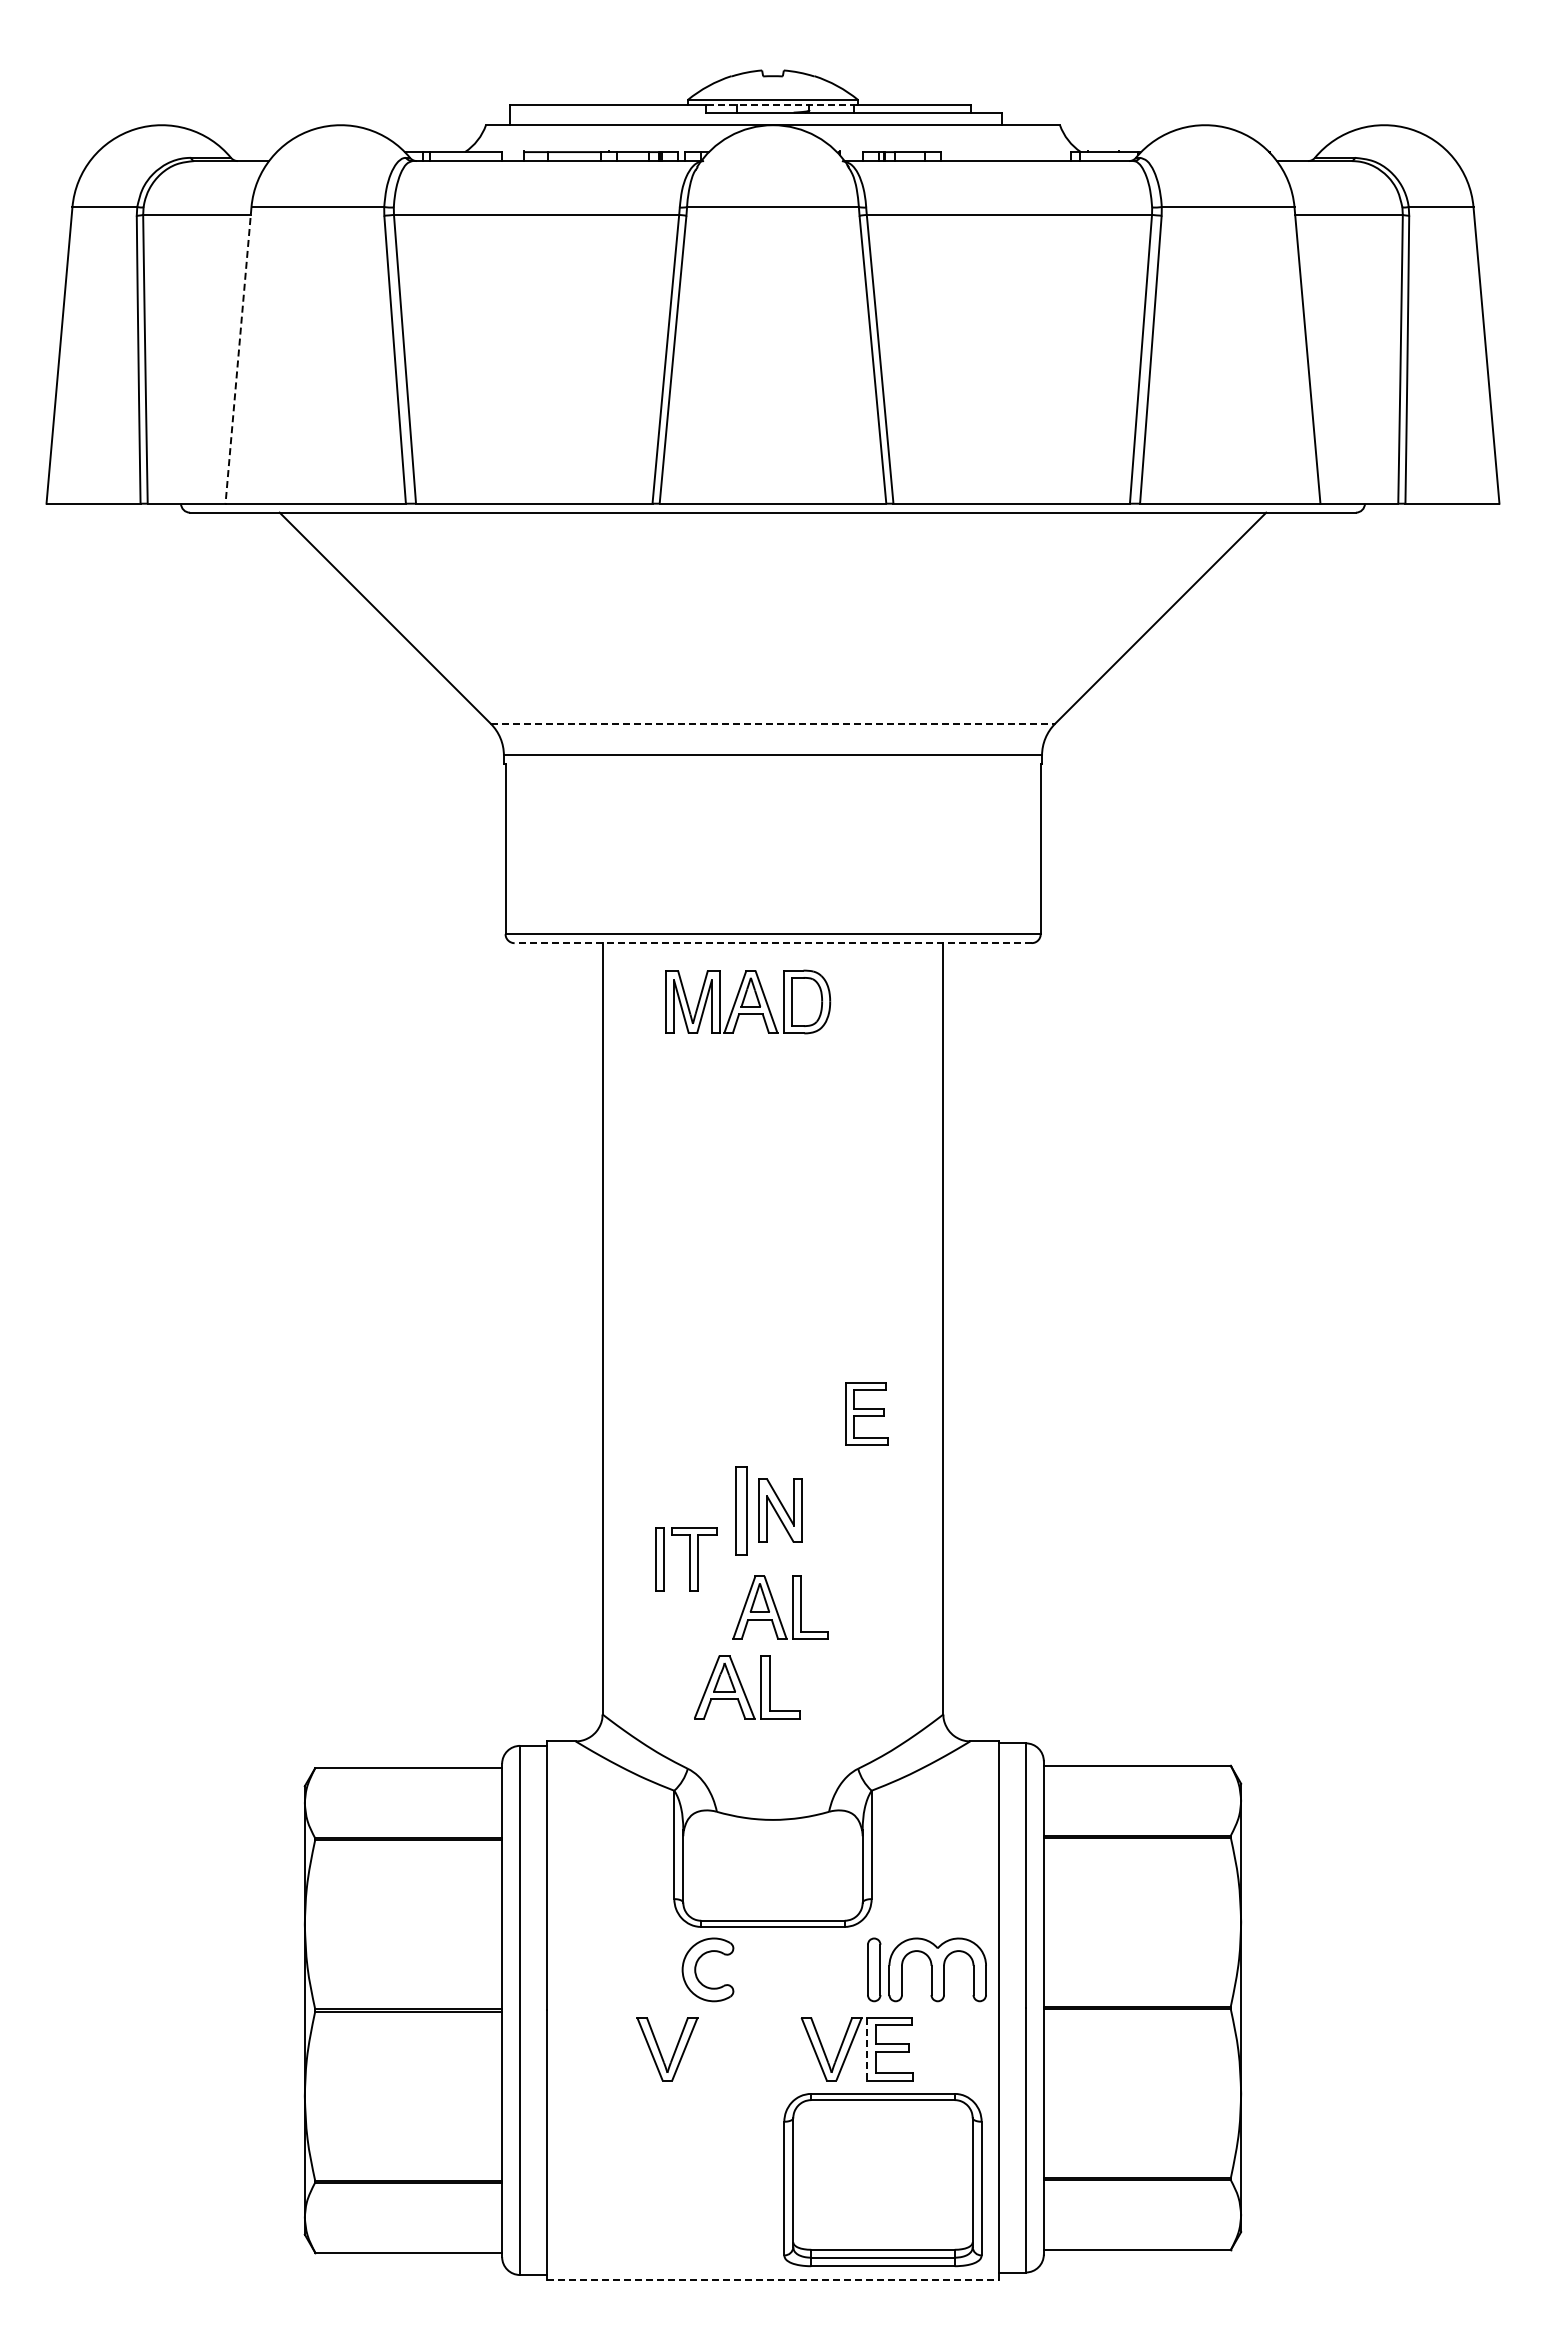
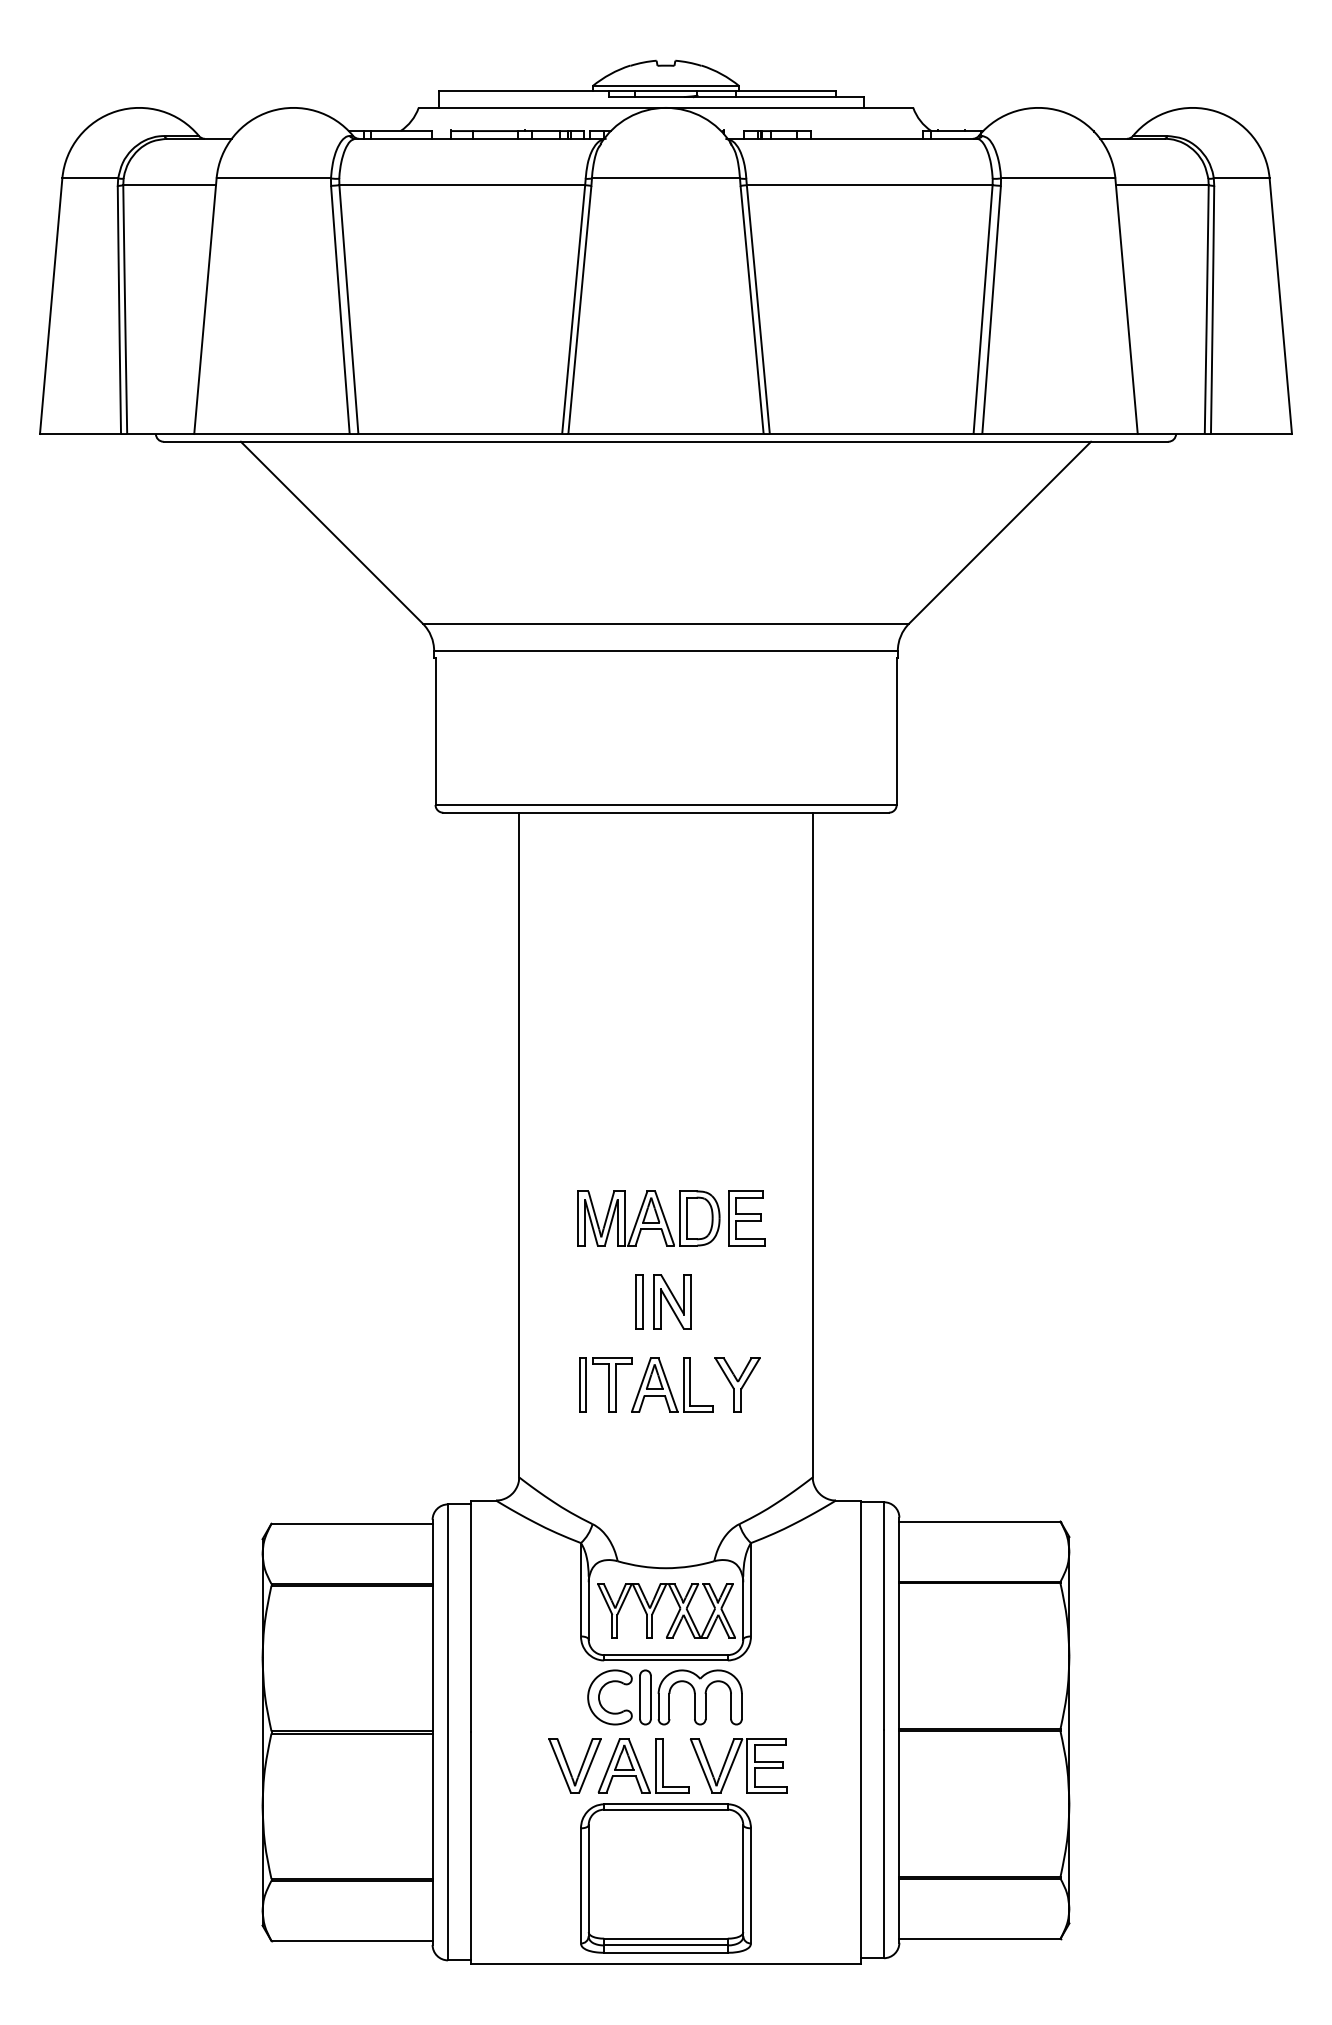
line: (781, 105) -> (673, 90), dashed -> solid
line: (238, 355) -> (205, 306), dashed -> solid
line: (773, 723) -> (666, 623), dashed -> solid
line: (773, 943) -> (666, 813), dashed -> solid
part: (748, 1001) -> (649, 1218), moved
part: (741, 1510) -> (638, 1301), size x0.71
part: (686, 1559) -> (606, 1385), moved
part: (855, 1607) -> (737, 1385), added
part: (747, 1687) -> (644, 1766), moved
part: (762, 1864) -> (656, 1606), added
part: (926, 1969) -> (690, 1697), moved
line: (867, 2049) -> (747, 1766), dashed -> solid
part: (882, 2180) -> (665, 1878), moved
line: (773, 2279) -> (666, 1964), dashed -> solid

